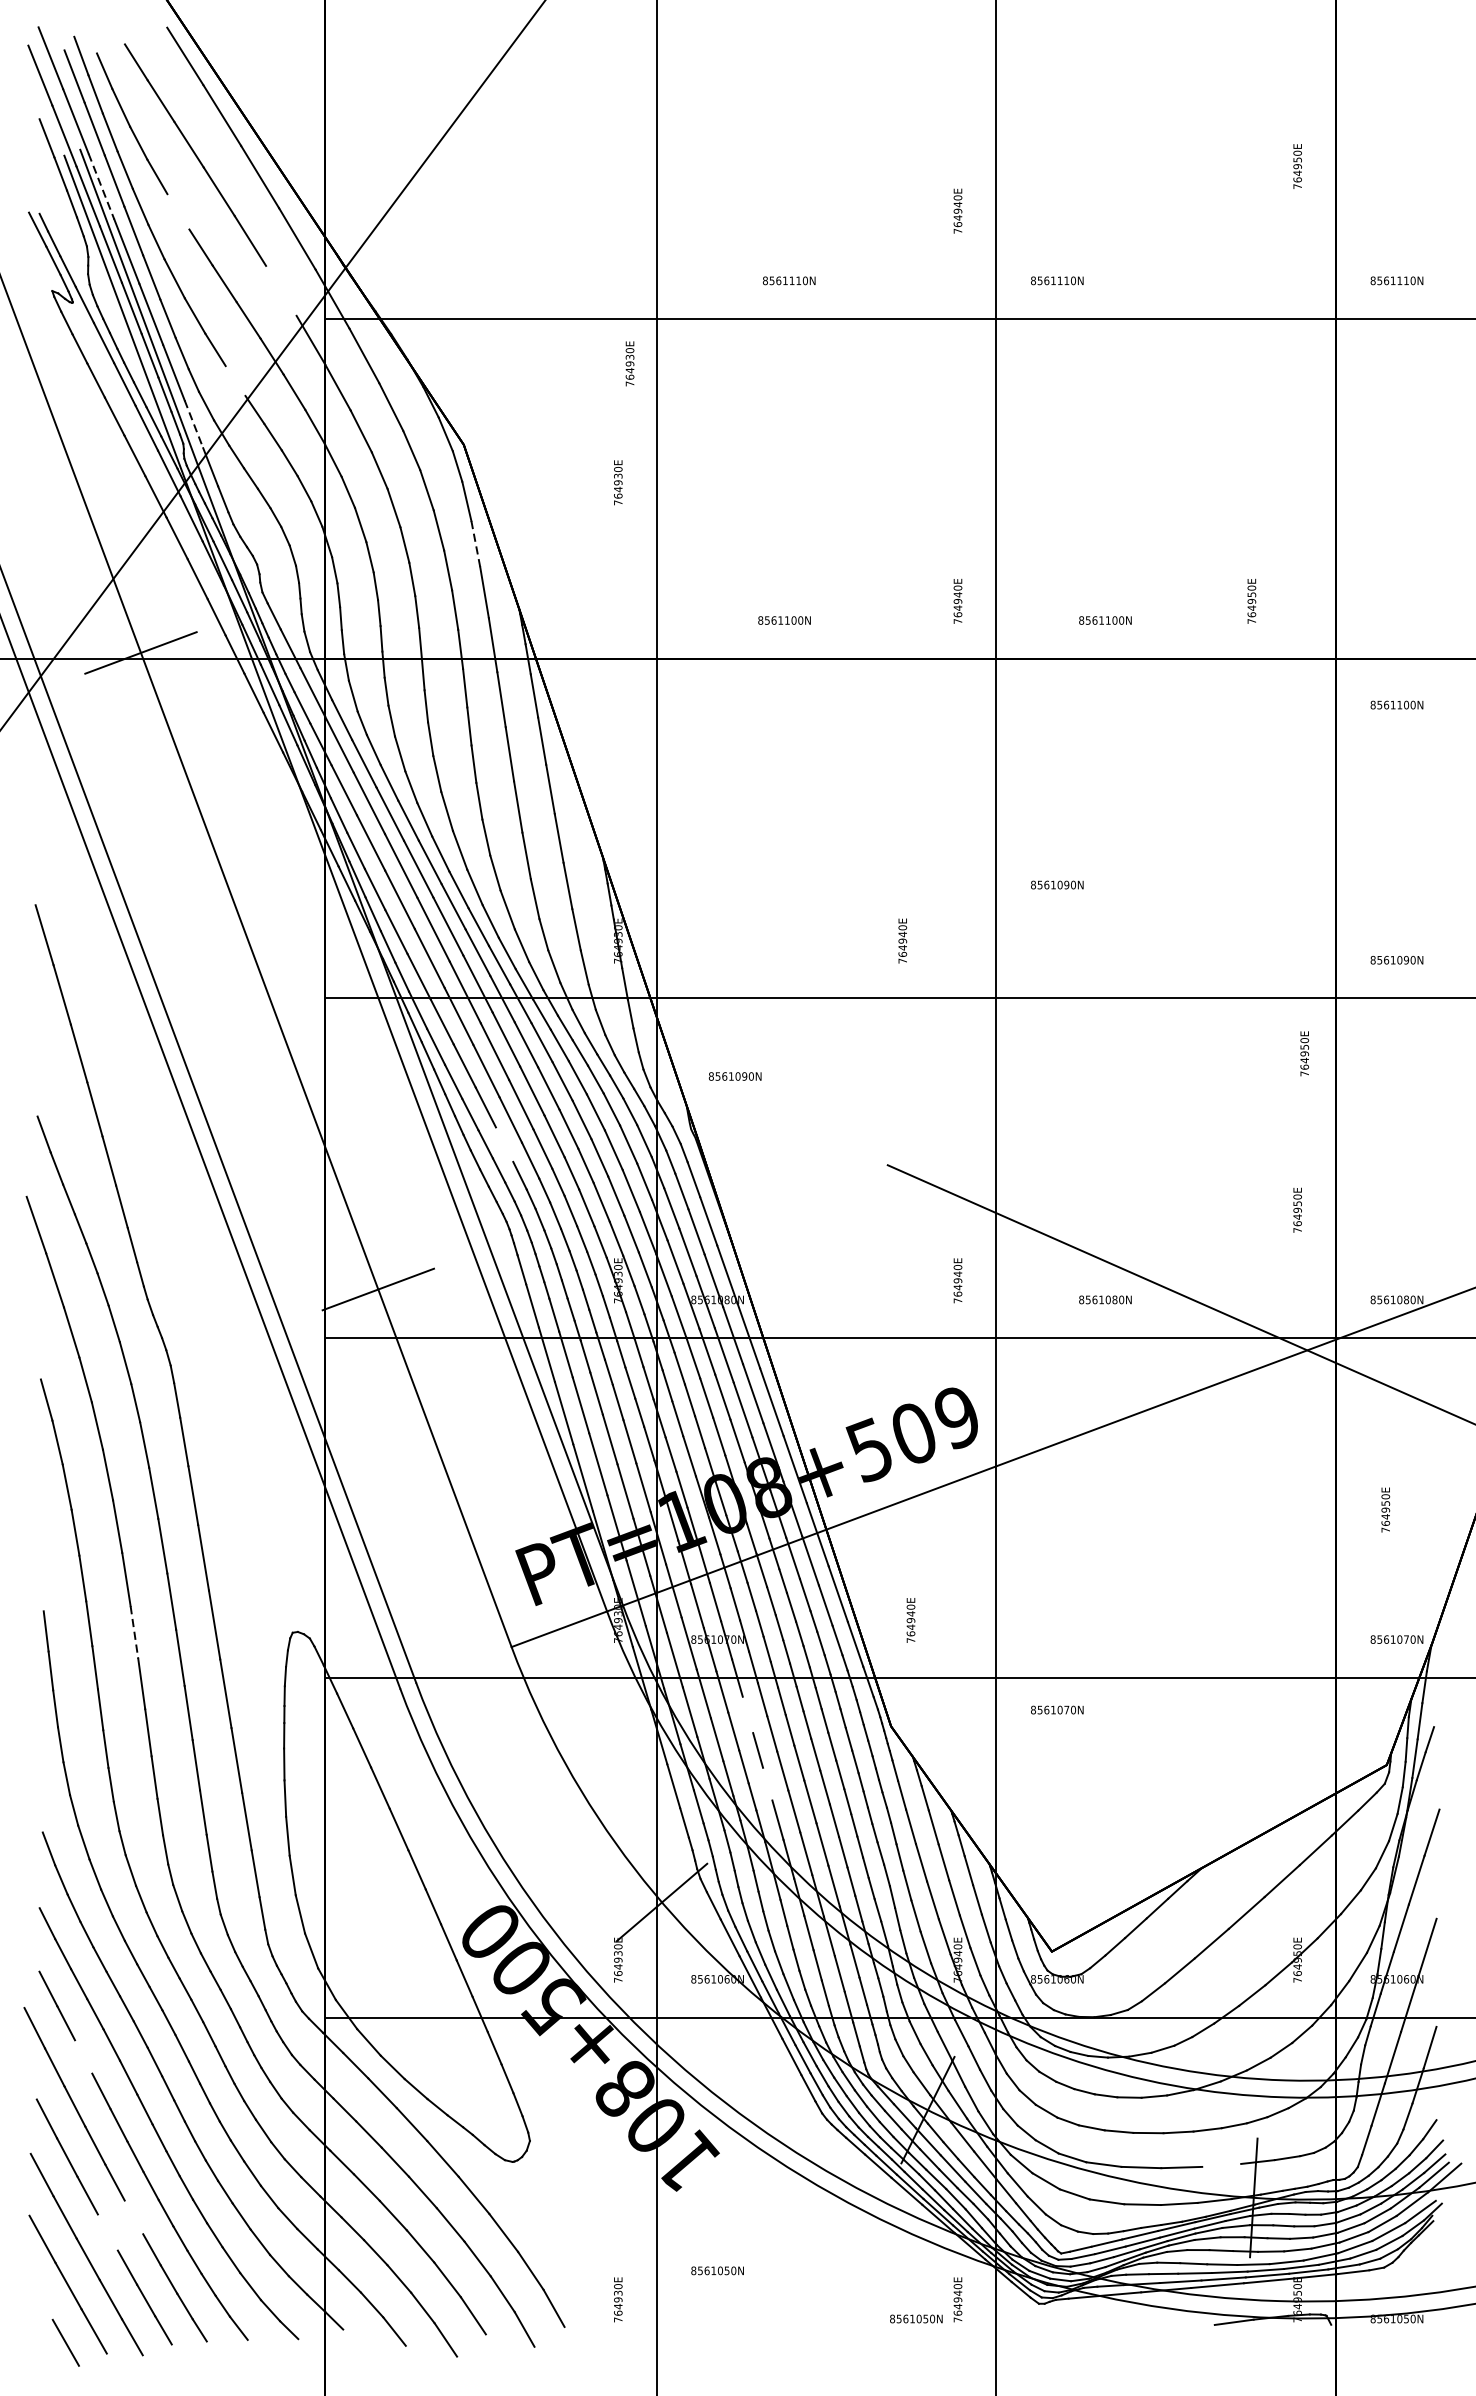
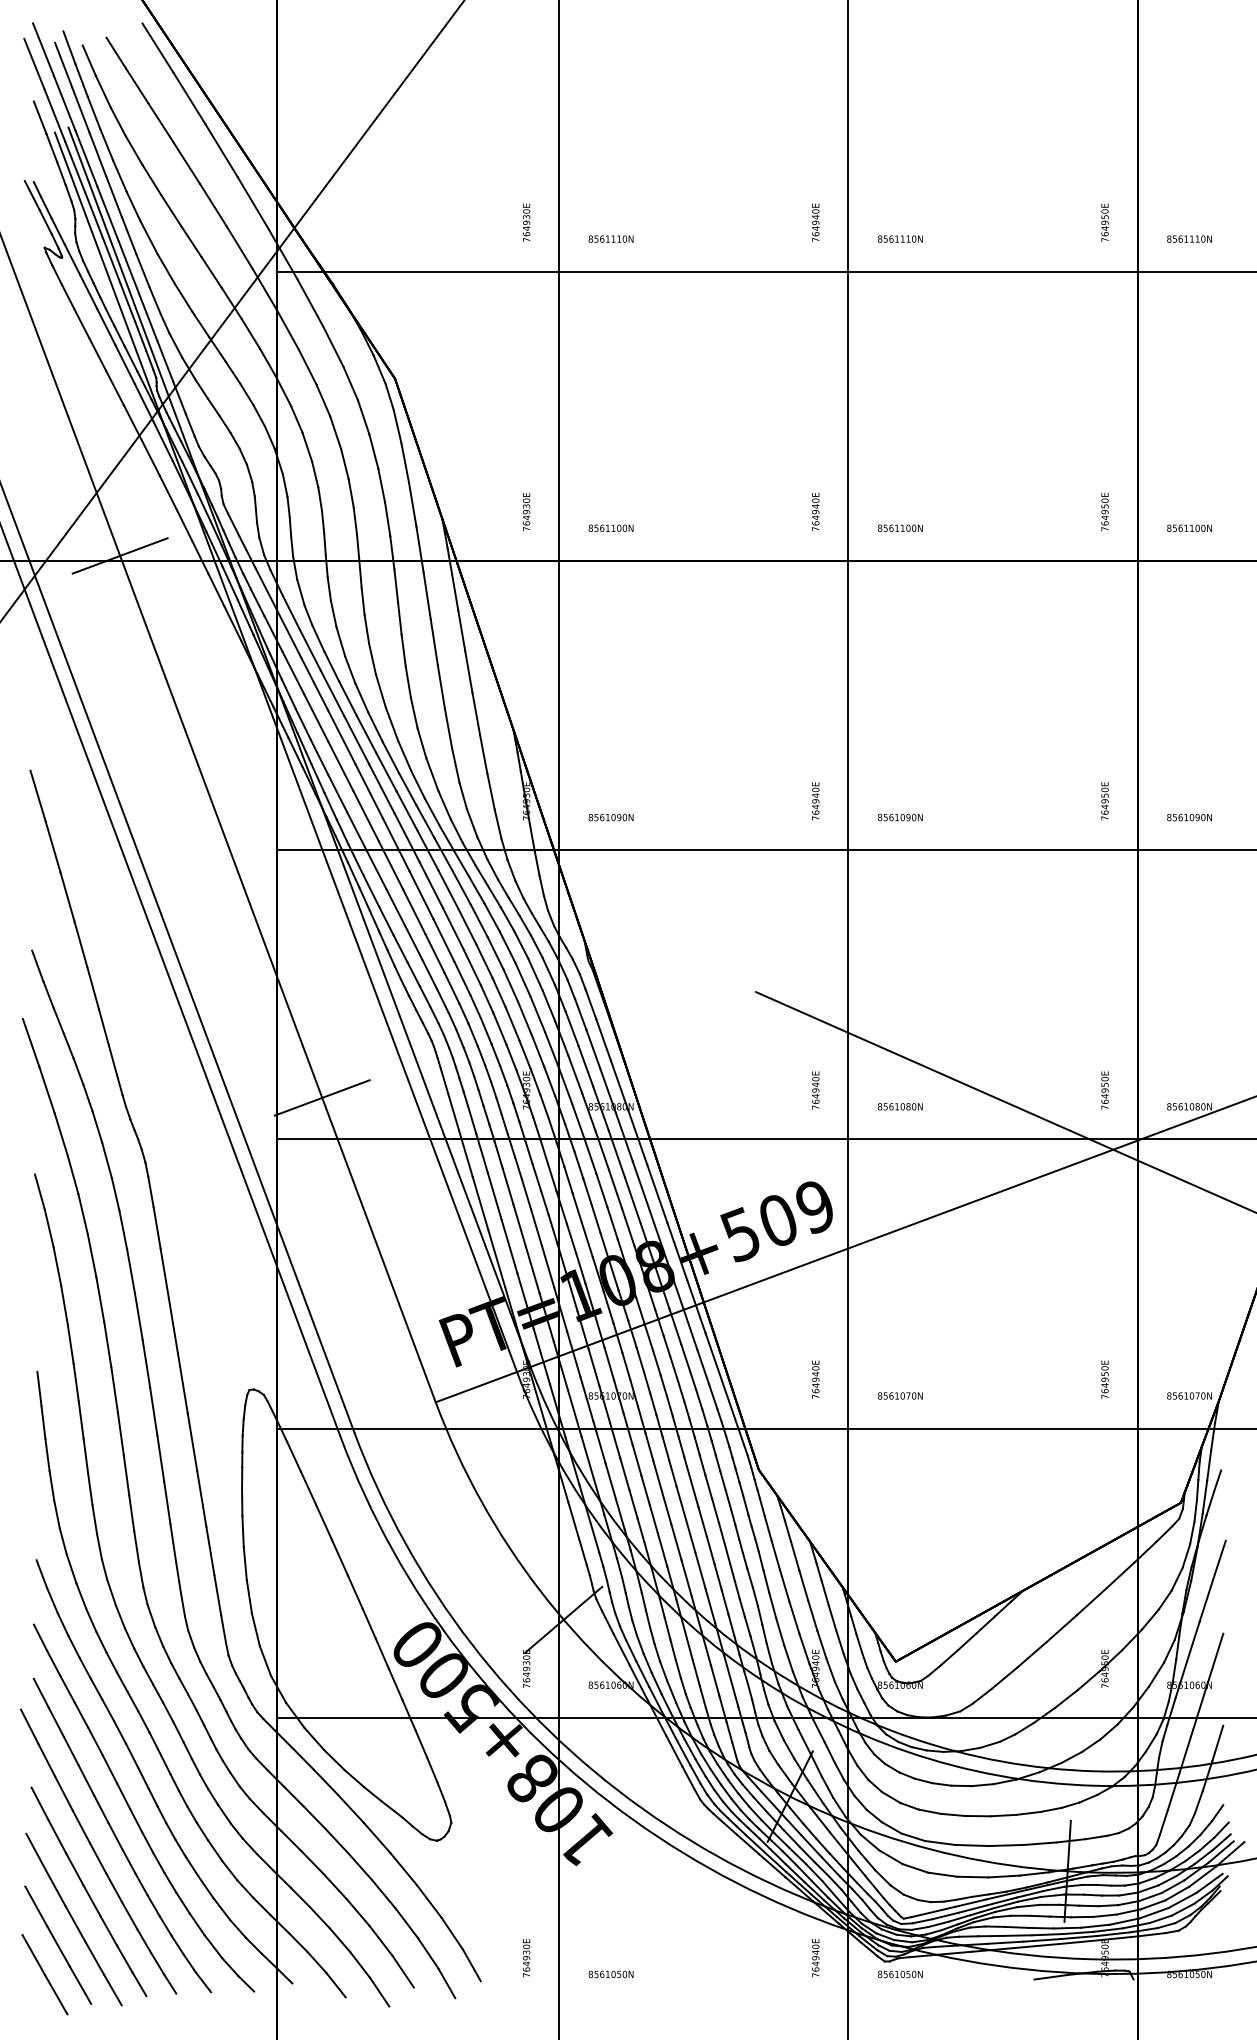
text: (1297, 166) -> (1104, 222), moved
line: (101, 187) -> (86, 159), dashed -> solid
text: (957, 210) -> (815, 222), moved
line: (177, 212) -> (151, 180), added
text: (788, 280) -> (610, 238), moved
line: (281, 290) -> (239, 247), added
text: (629, 363) -> (526, 222), moved
line: (235, 381) -> (200, 324), added
line: (194, 424) -> (165, 361), dashed -> solid
text: (618, 483) -> (526, 512), moved
line: (476, 544) -> (405, 463), dashed -> solid
text: (1251, 601) -> (1104, 512), moved
text: (783, 619) -> (610, 527), moved
text: (1105, 619) -> (900, 527), moved
text: (1396, 704) -> (1189, 527), moved
text: (1057, 884) -> (900, 817), moved
text: (902, 941) -> (815, 801), moved
text: (1304, 1054) -> (1104, 801), moved
text: (734, 1076) -> (610, 817), moved
line: (504, 1144) -> (429, 974), added
text: (1297, 1210) -> (1104, 1090), moved
text: (1105, 1299) -> (900, 1106), moved
text: (1385, 1509) -> (1104, 1379), moved
text: (910, 1620) -> (815, 1379), moved
line: (134, 1631) -> (114, 1389), dashed -> solid
text: (1057, 1709) -> (900, 1395), moved
line: (747, 1714) -> (636, 1459), added
line: (767, 1783) -> (653, 1518), added
line: (83, 2057) -> (71, 1751), added
line: (1220, 2165) -> (1039, 1843), added
line: (134, 2216) -> (114, 1887), added
line: (107, 2232) -> (91, 1900), added
text: (716, 2270) -> (610, 1974), moved
line: (39, 2296) -> (33, 1955), added
text: (916, 2319) -> (900, 1974), moved

